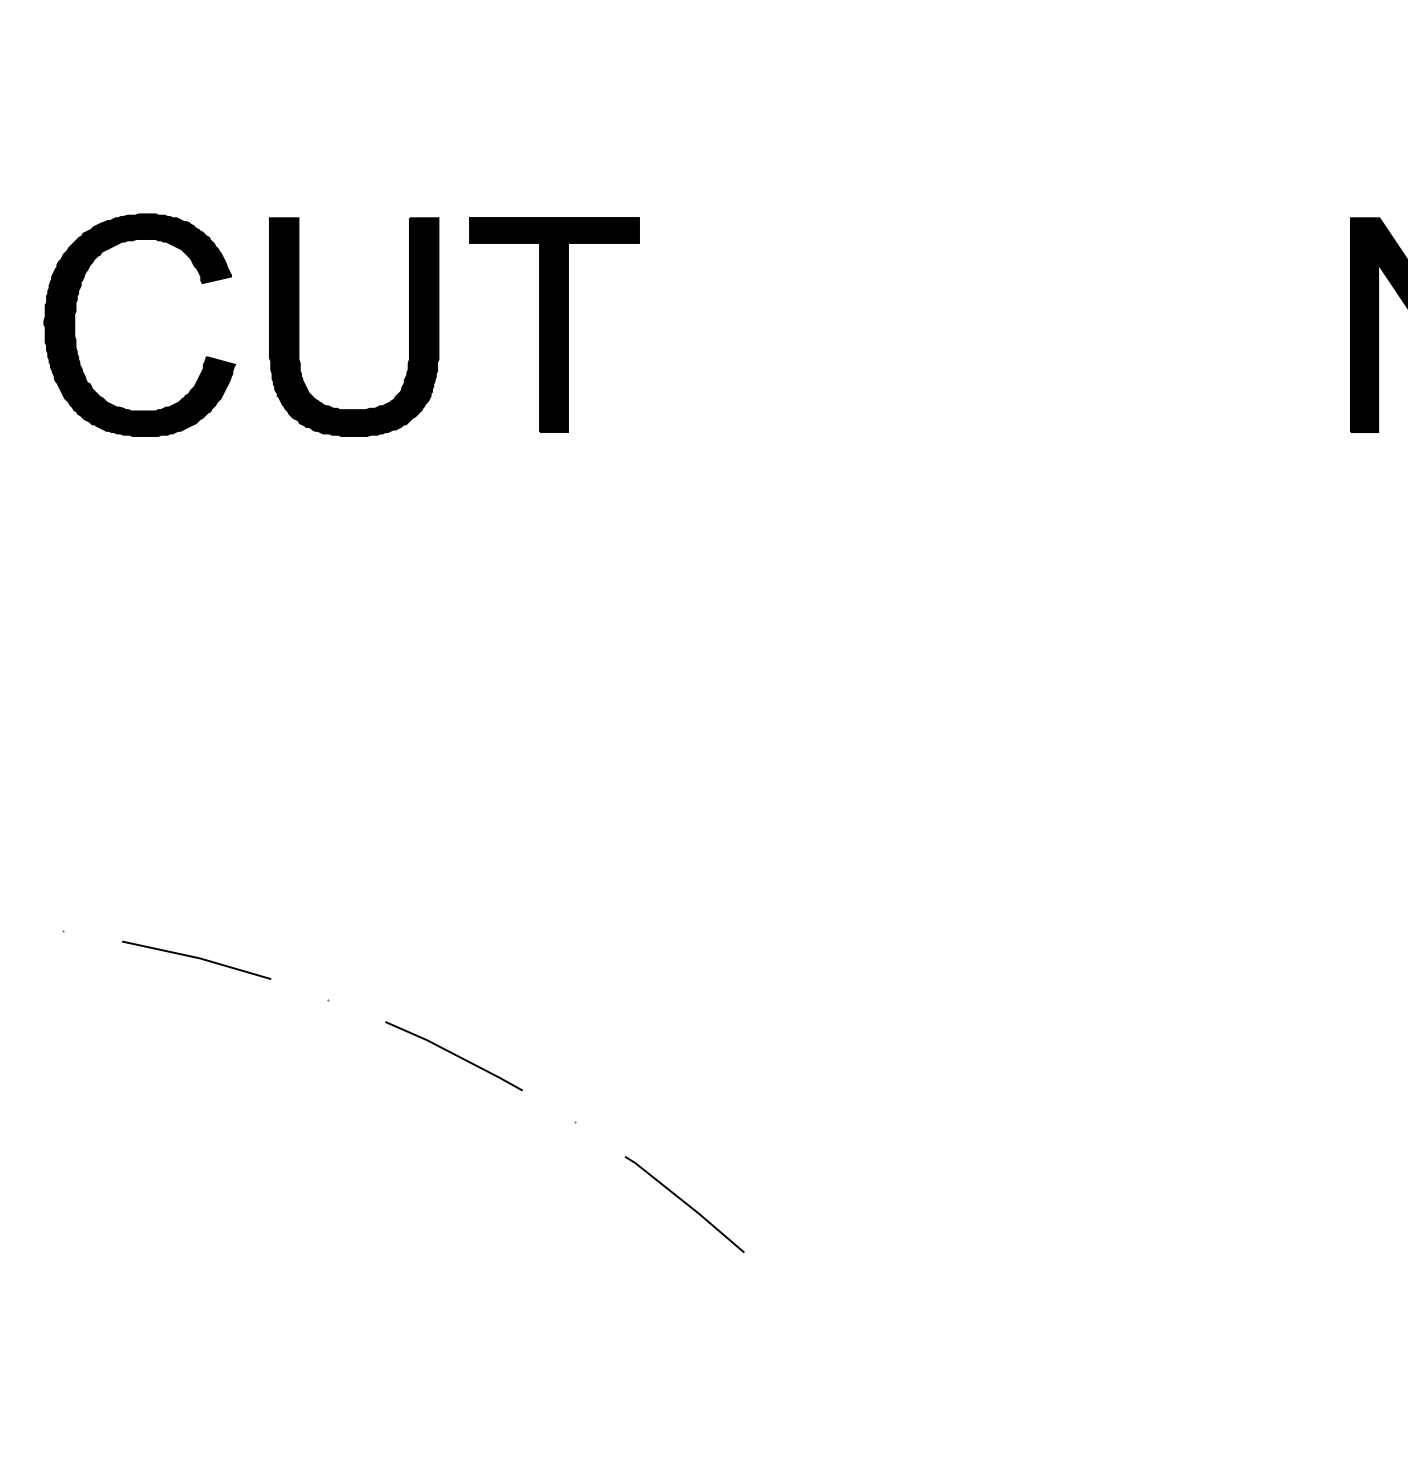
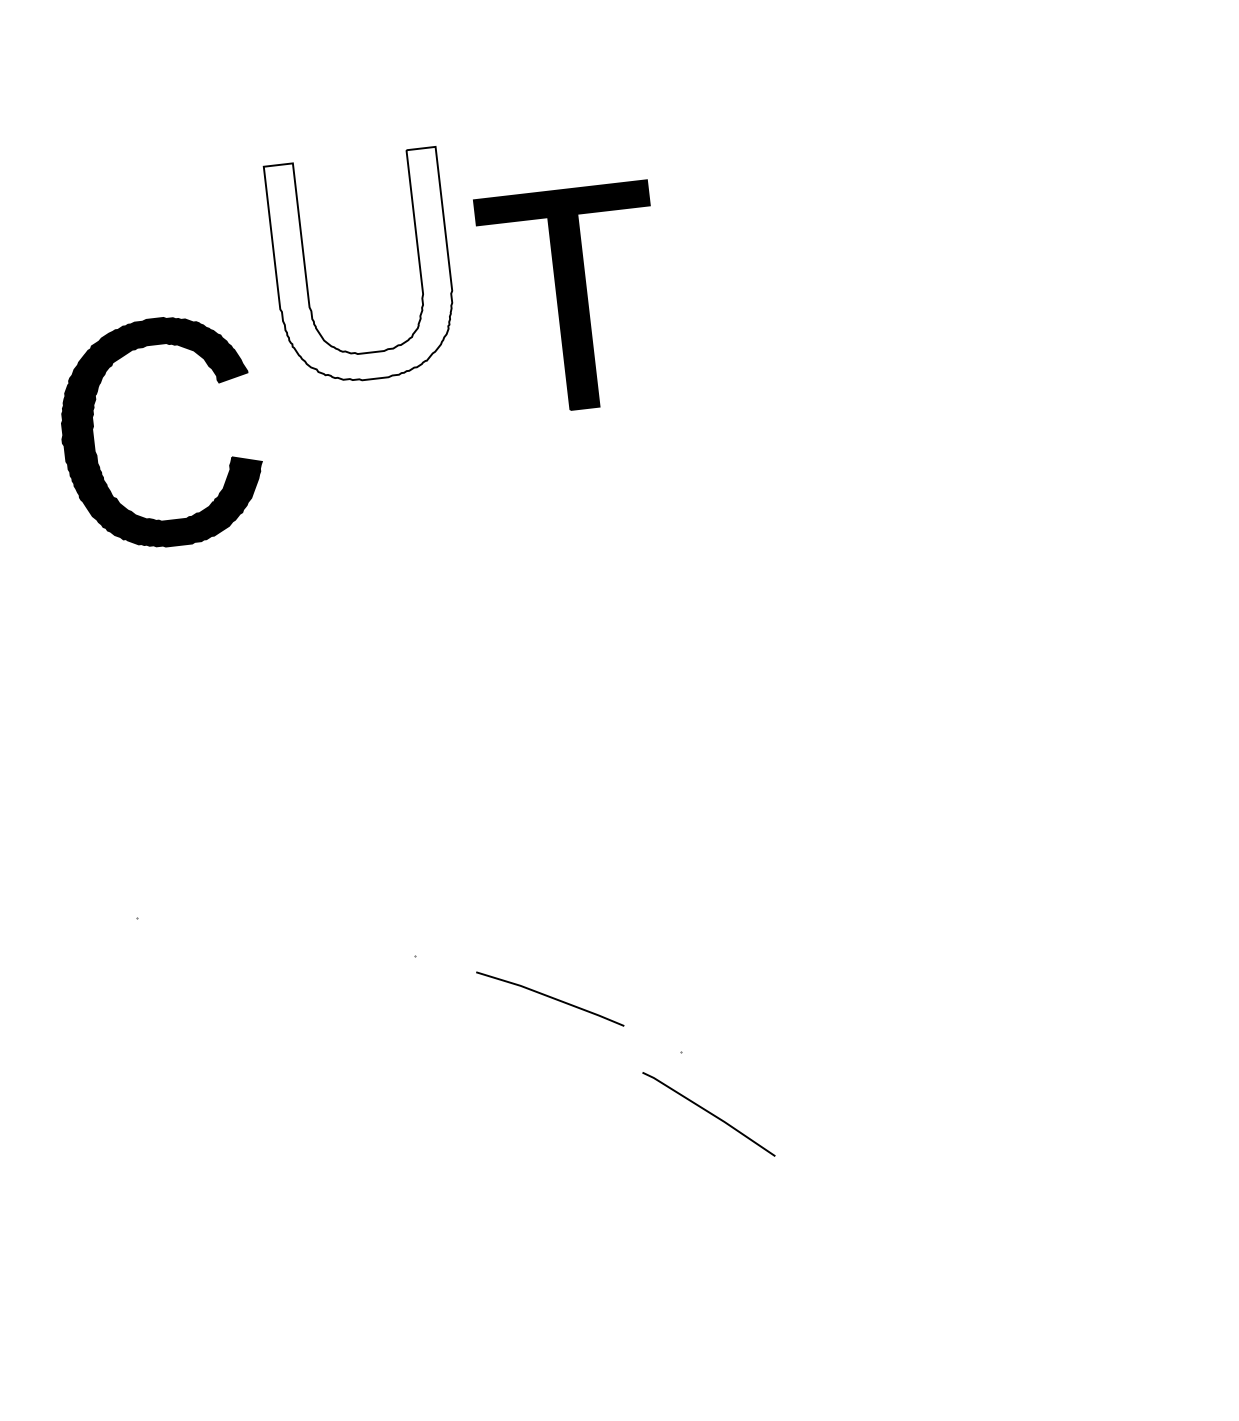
part: (75, 324) -> (94, 439), moved
part: (554, 324) -> (572, 298), moved
fill: (353, 327) -> (361, 268), removed
line: (196, 958) -> (276, 929), removed
line: (684, 1203) -> (708, 1113), moved

